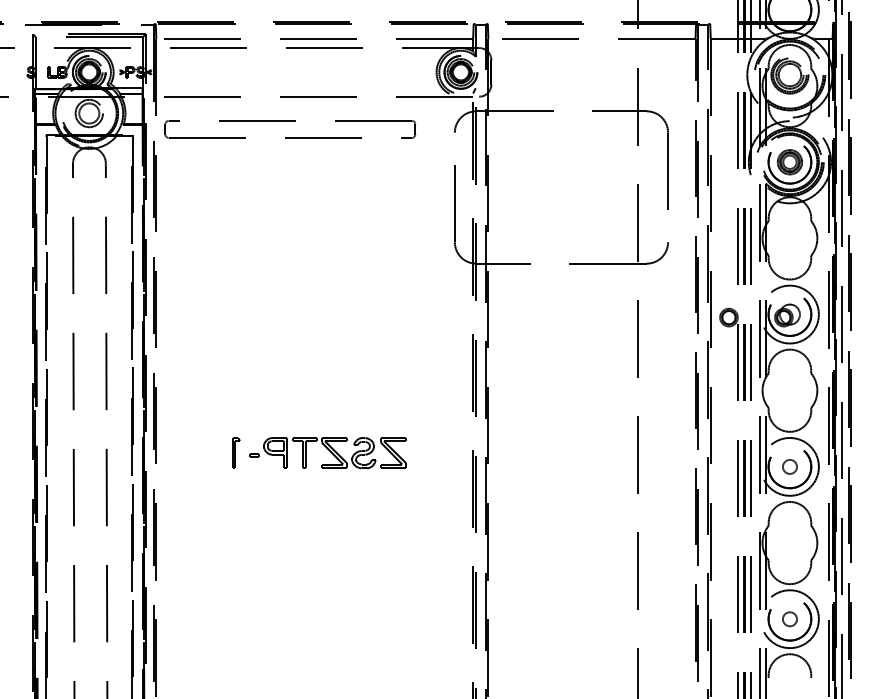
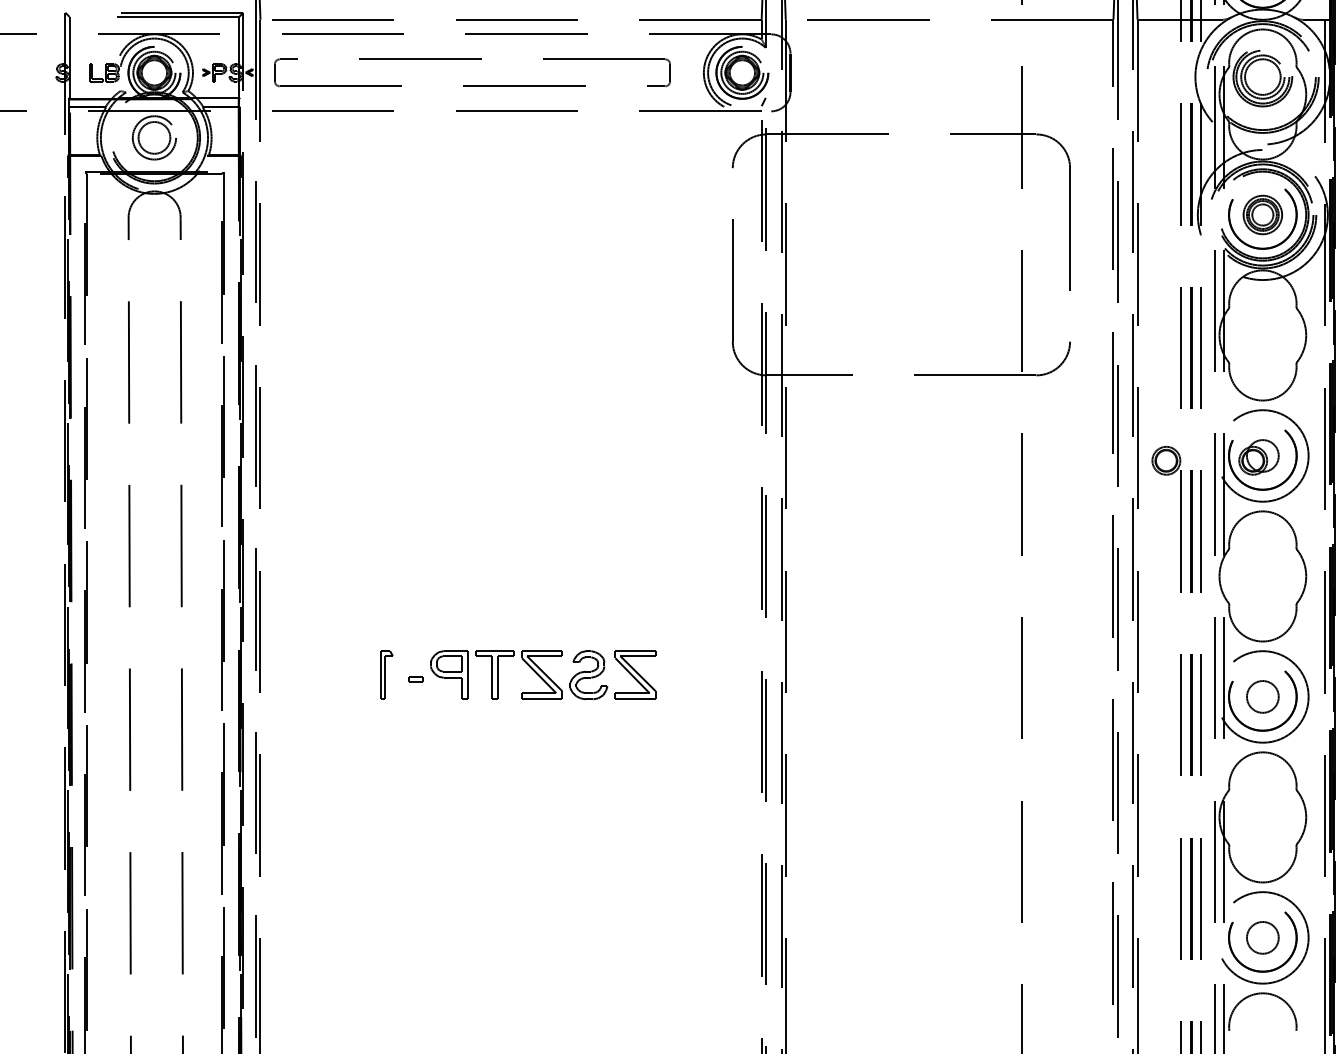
part: (290, 121) -> (472, 60), moved
circle: (789, 466) -> (1262, 696), size x1.43
circle: (789, 619) -> (1262, 938), size x1.43

